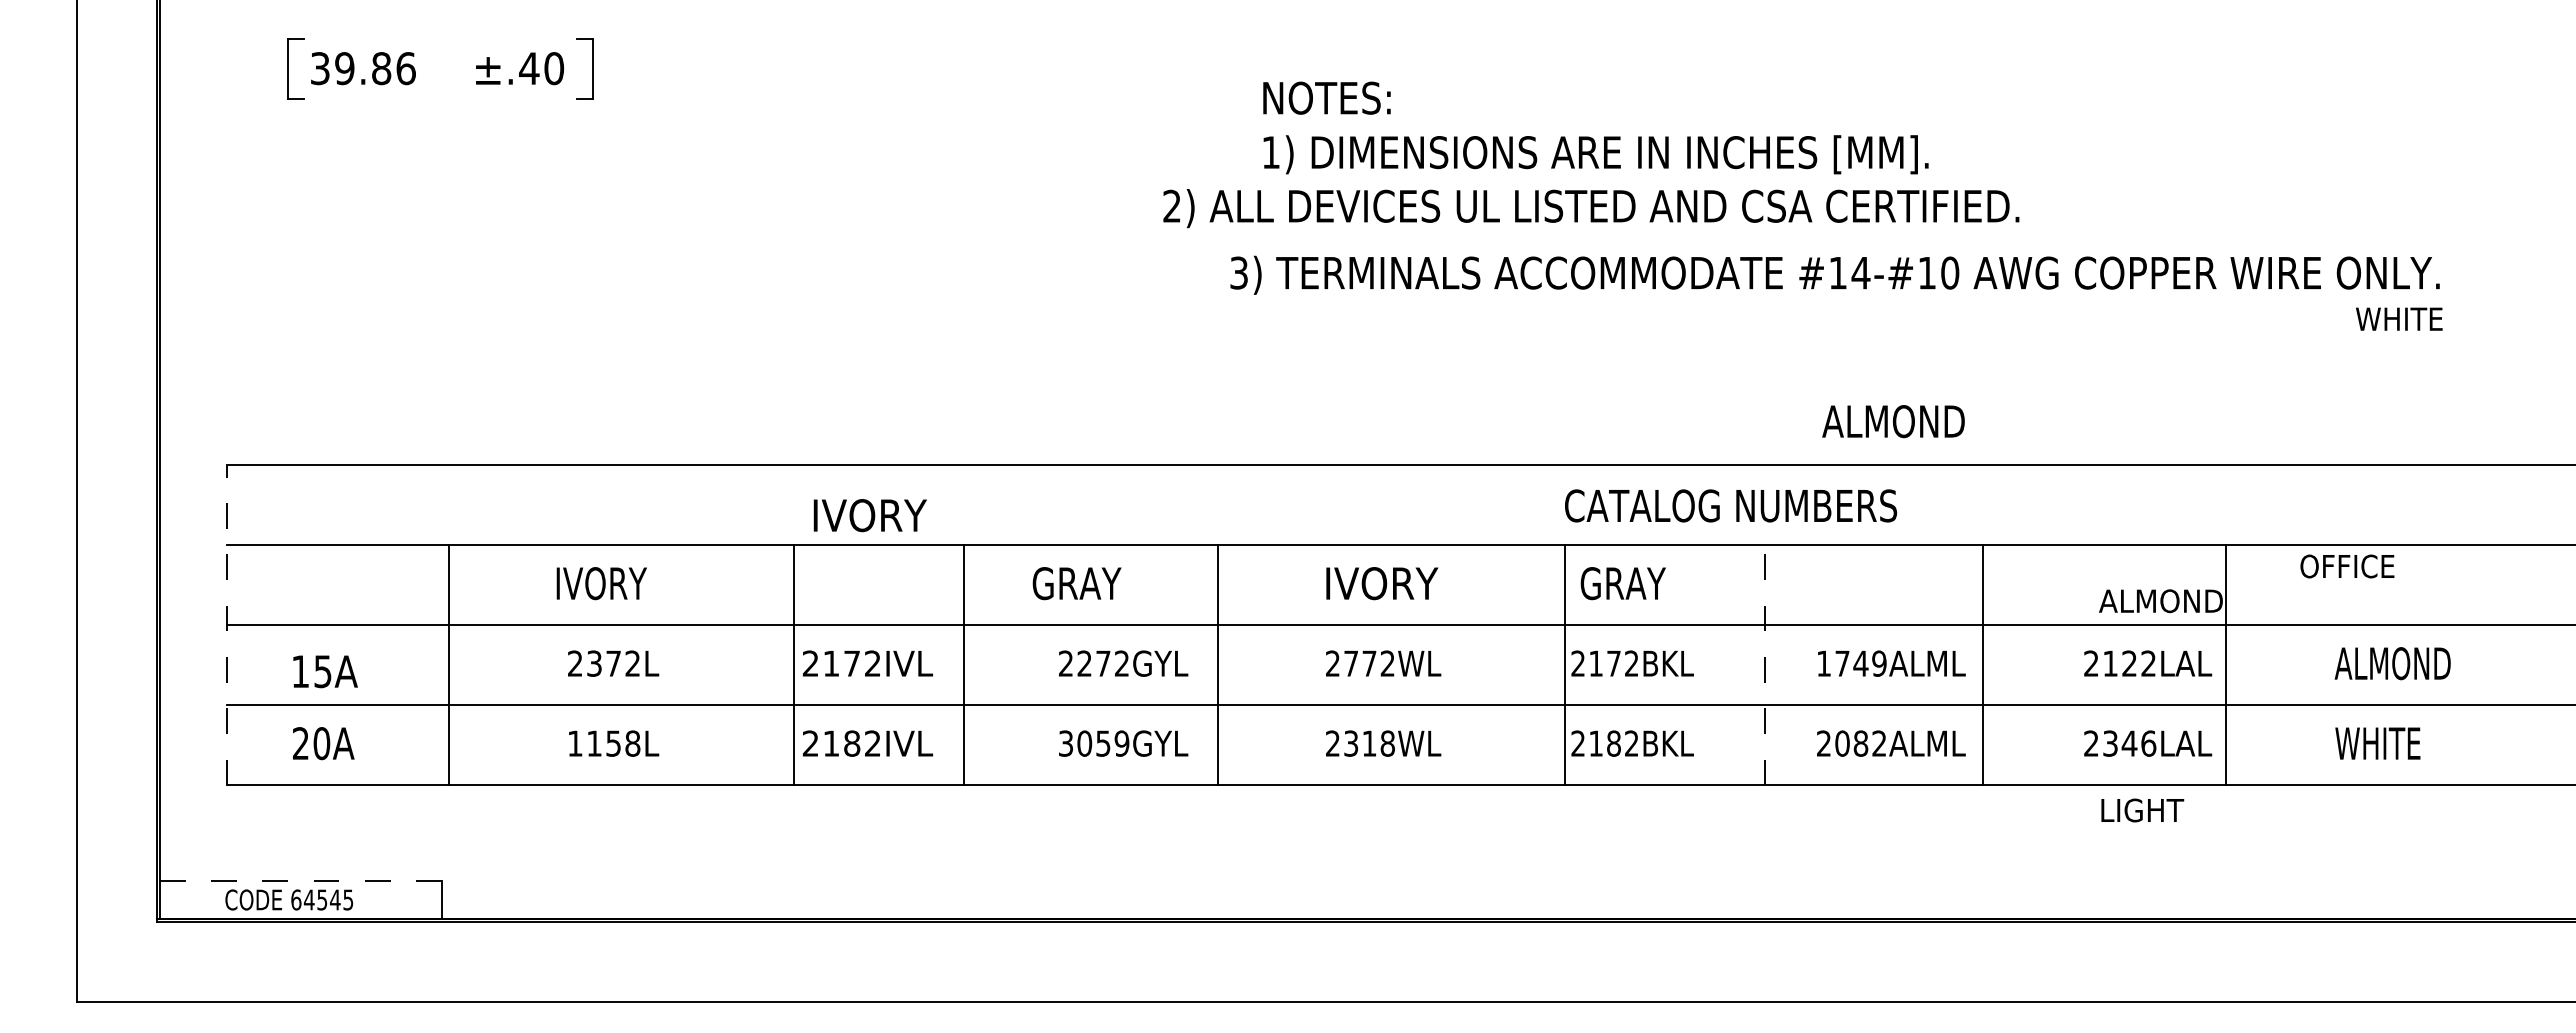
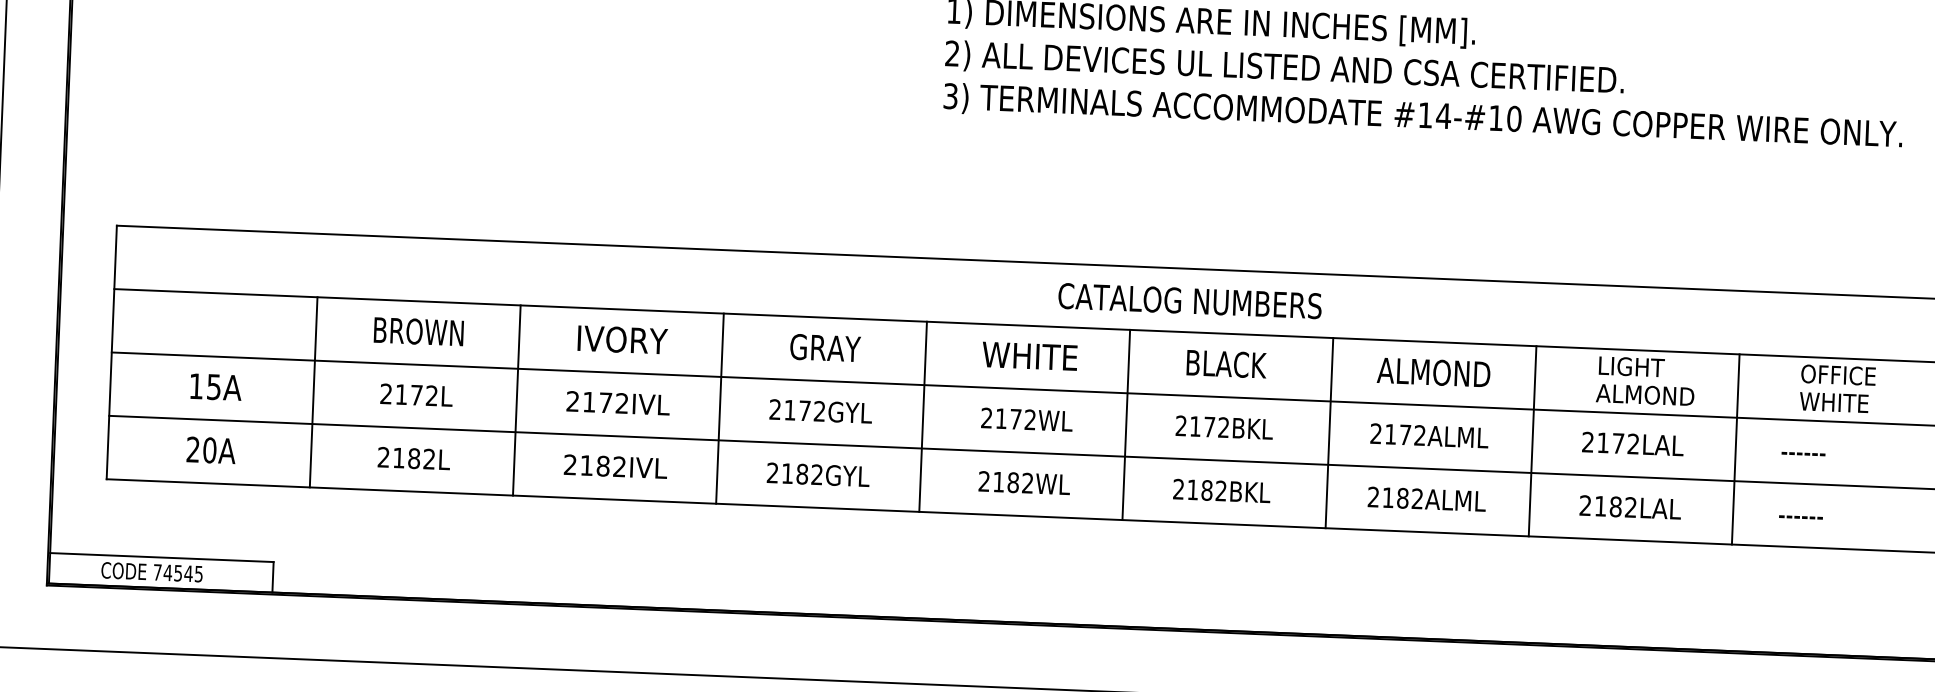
text: (1591, 208) -> (1284, 68), moved
text: (1834, 274) -> (1422, 116), moved
text: (2399, 318) -> (1834, 402), moved
text: (1893, 421) -> (1433, 372), moved
text: (1731, 505) -> (1190, 300), moved
text: (869, 515) -> (622, 339), moved
text: (2347, 566) -> (1838, 375), moved
text: (614, 583) -> (419, 331), IVORY -> BROWN
text: (1076, 583) -> (825, 348), moved
text: (1383, 583) -> (1029, 356), IVORY -> WHITE
text: (1631, 583) -> (1226, 364), GRAY -> BLACK
line: (227, 625) -> (111, 352), dashed -> solid
text: (594, 663) -> (401, 394), 2372L -> 2172L
text: (1084, 663) -> (789, 410), 2272GYL -> 2172GYL
text: (1350, 663) -> (1000, 418), 2772WL -> 2172WL
text: (1851, 663) -> (1397, 434), 1749ALML -> 2172ALML
text: (2129, 663) -> (1618, 443), 2122LAL -> 2172LAL
text: (2392, 663) -> (1826, 451), ALMOND -> ------
line: (448, 665) -> (313, 392), moved
line: (793, 665) -> (516, 400), moved
line: (964, 665) -> (720, 408), moved
line: (1217, 665) -> (923, 417), moved
line: (1564, 665) -> (1125, 425), moved
line: (1765, 665) -> (1329, 433), dashed -> solid
line: (1983, 665) -> (1532, 441), moved
line: (2225, 665) -> (1735, 449), moved
text: (325, 671) -> (216, 387), moved
text: (323, 743) -> (211, 450), moved
text: (604, 743) -> (406, 458), 1158L -> 2182L
text: (1094, 743) -> (795, 473), 3059GYL -> 2182GYL
text: (1369, 743) -> (1013, 482), 2318WL -> 2182WL
text: (1842, 743) -> (1388, 497), 2082ALML -> 2182ALML
text: (2129, 743) -> (1615, 506), 2346LAL -> 2182LAL
text: (2377, 743) -> (1812, 514), WHITE -> ------
text: (2142, 810) -> (1631, 366), moved
line: (300, 880) -> (161, 557), dashed -> solid
text: (296, 899) -> (157, 572), 64545 -> 74545

